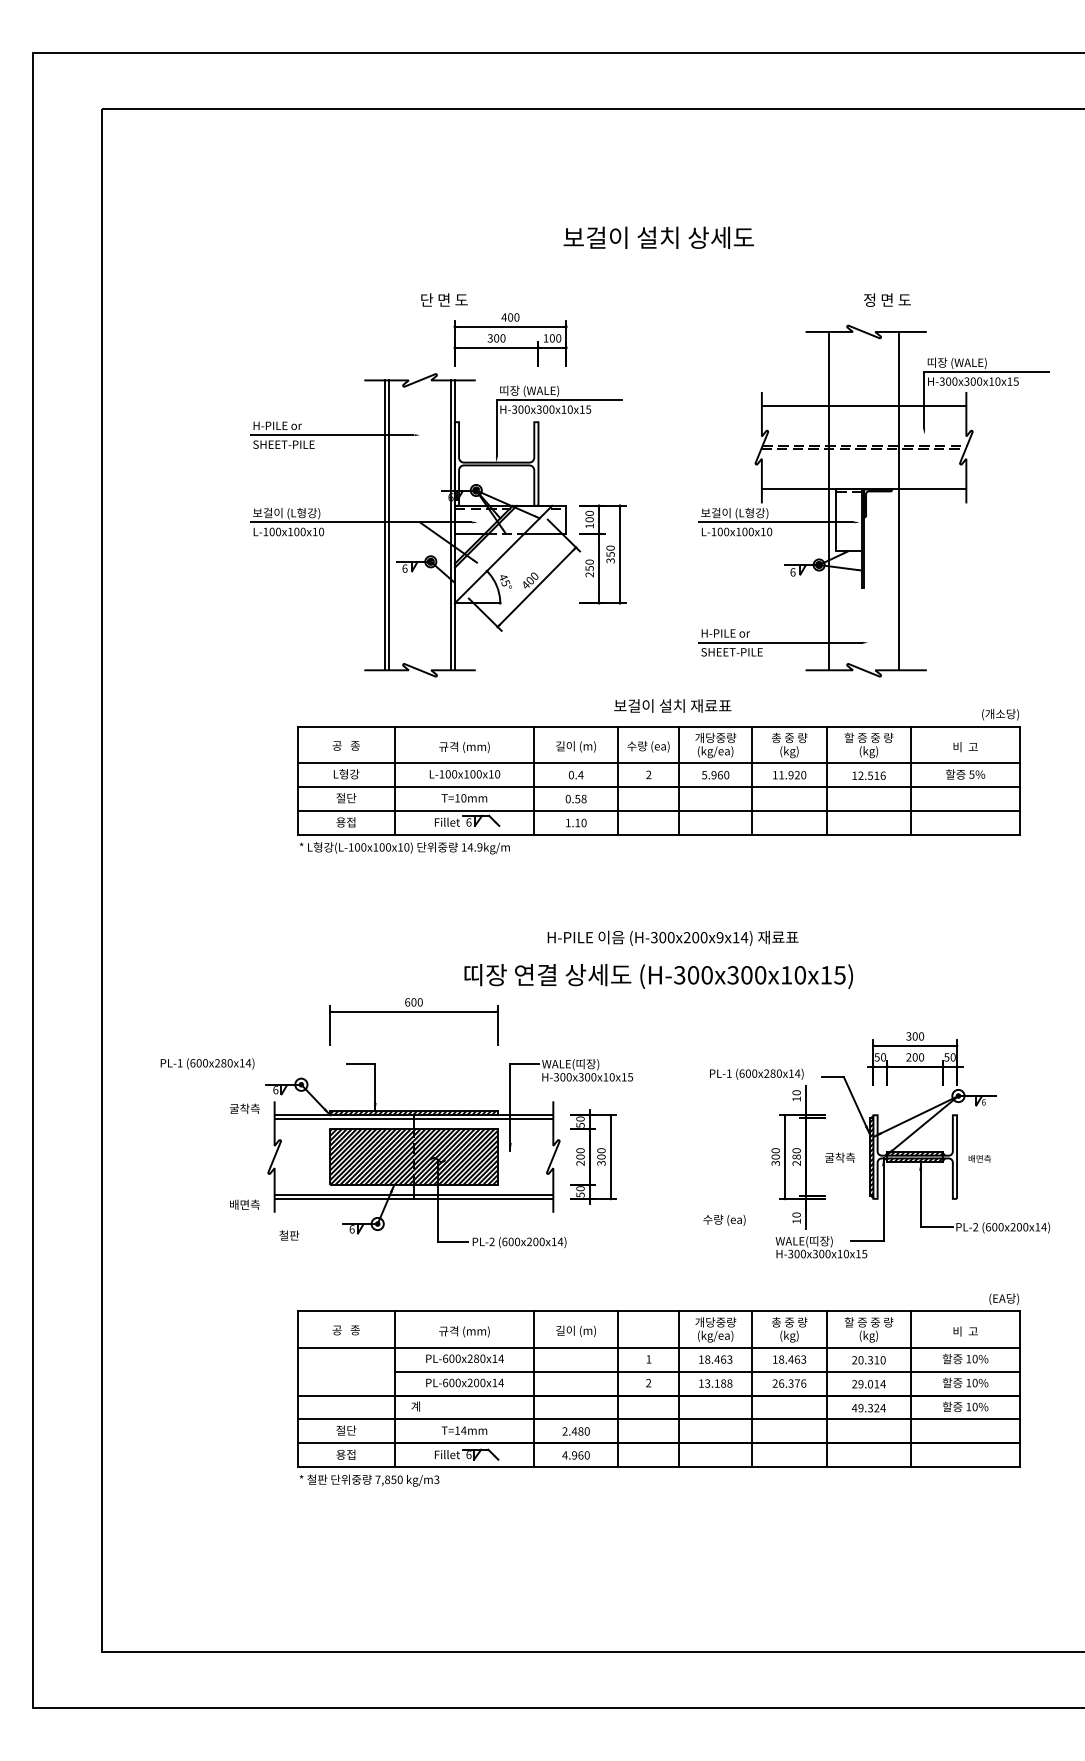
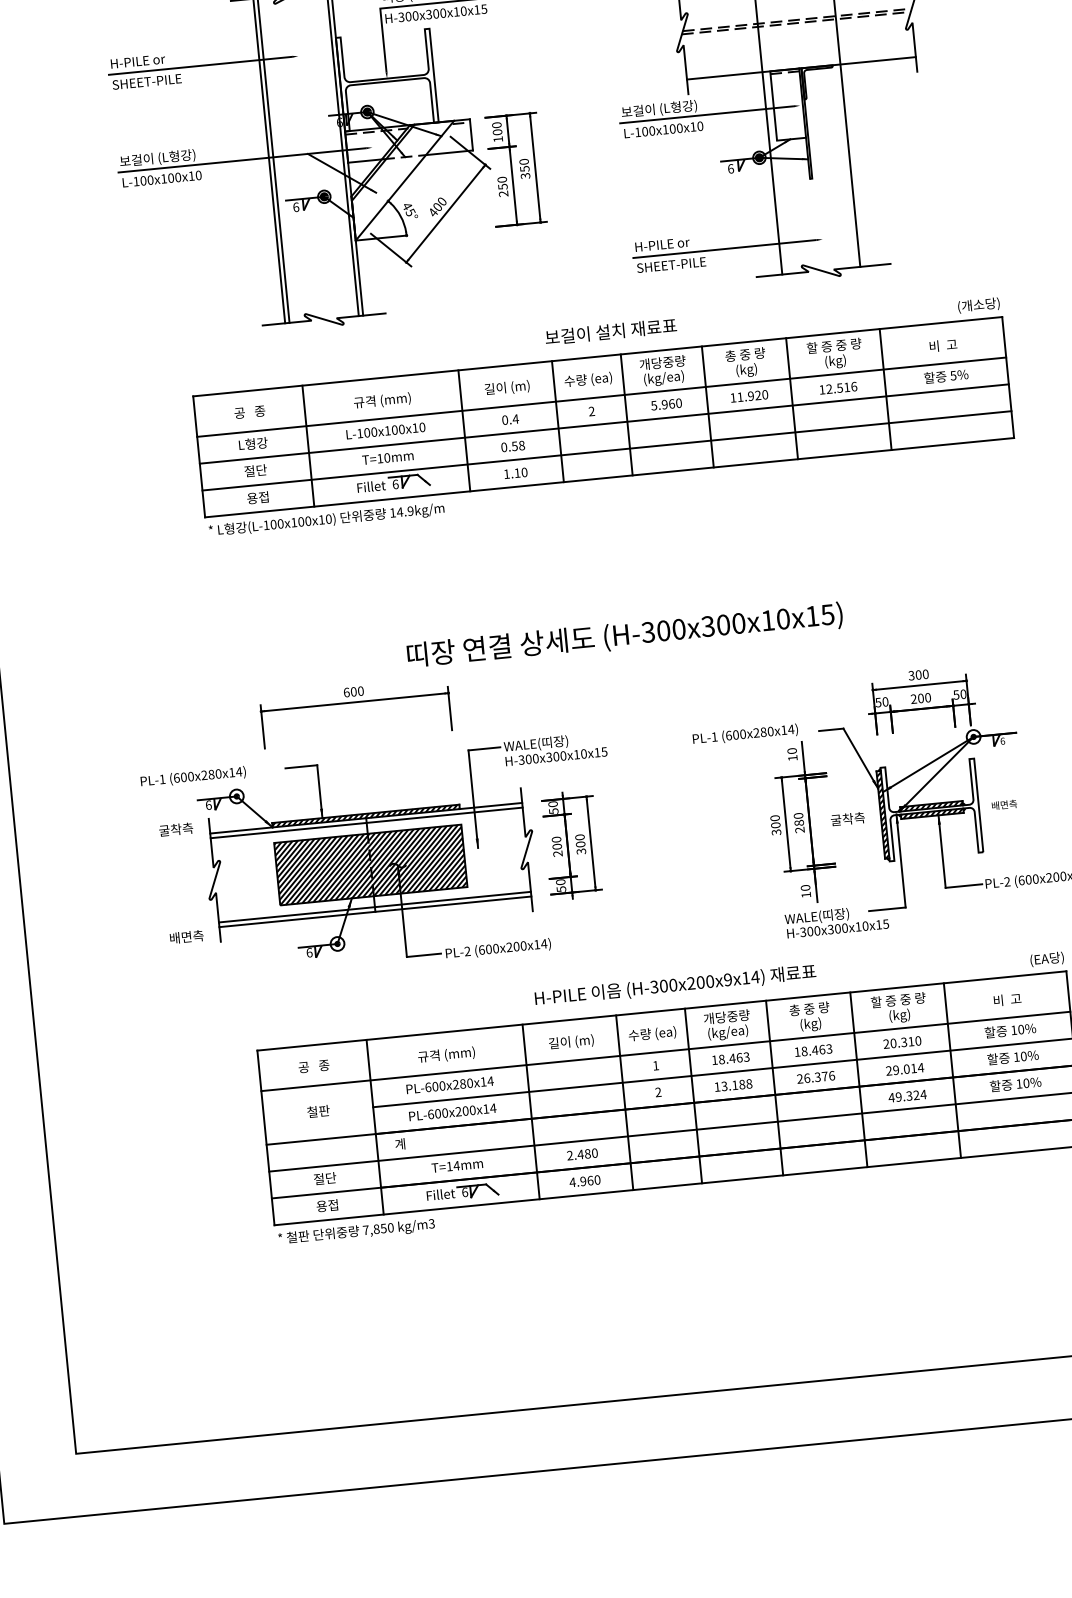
text: (672, 937) -> (674, 984), moved
text: (207, 1063) -> (193, 776), moved
text: (724, 1219) -> (652, 1033), moved
text: (289, 1235) -> (318, 1111), moved

